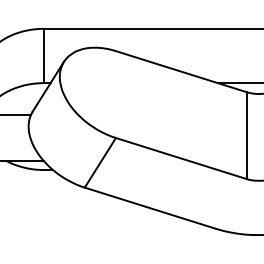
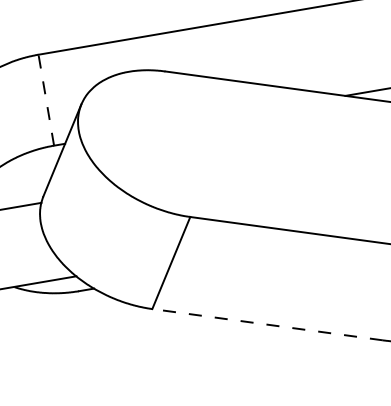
line: (44, 55) -> (47, 99), solid -> dashed
line: (149, 207) -> (266, 323), solid -> dashed

